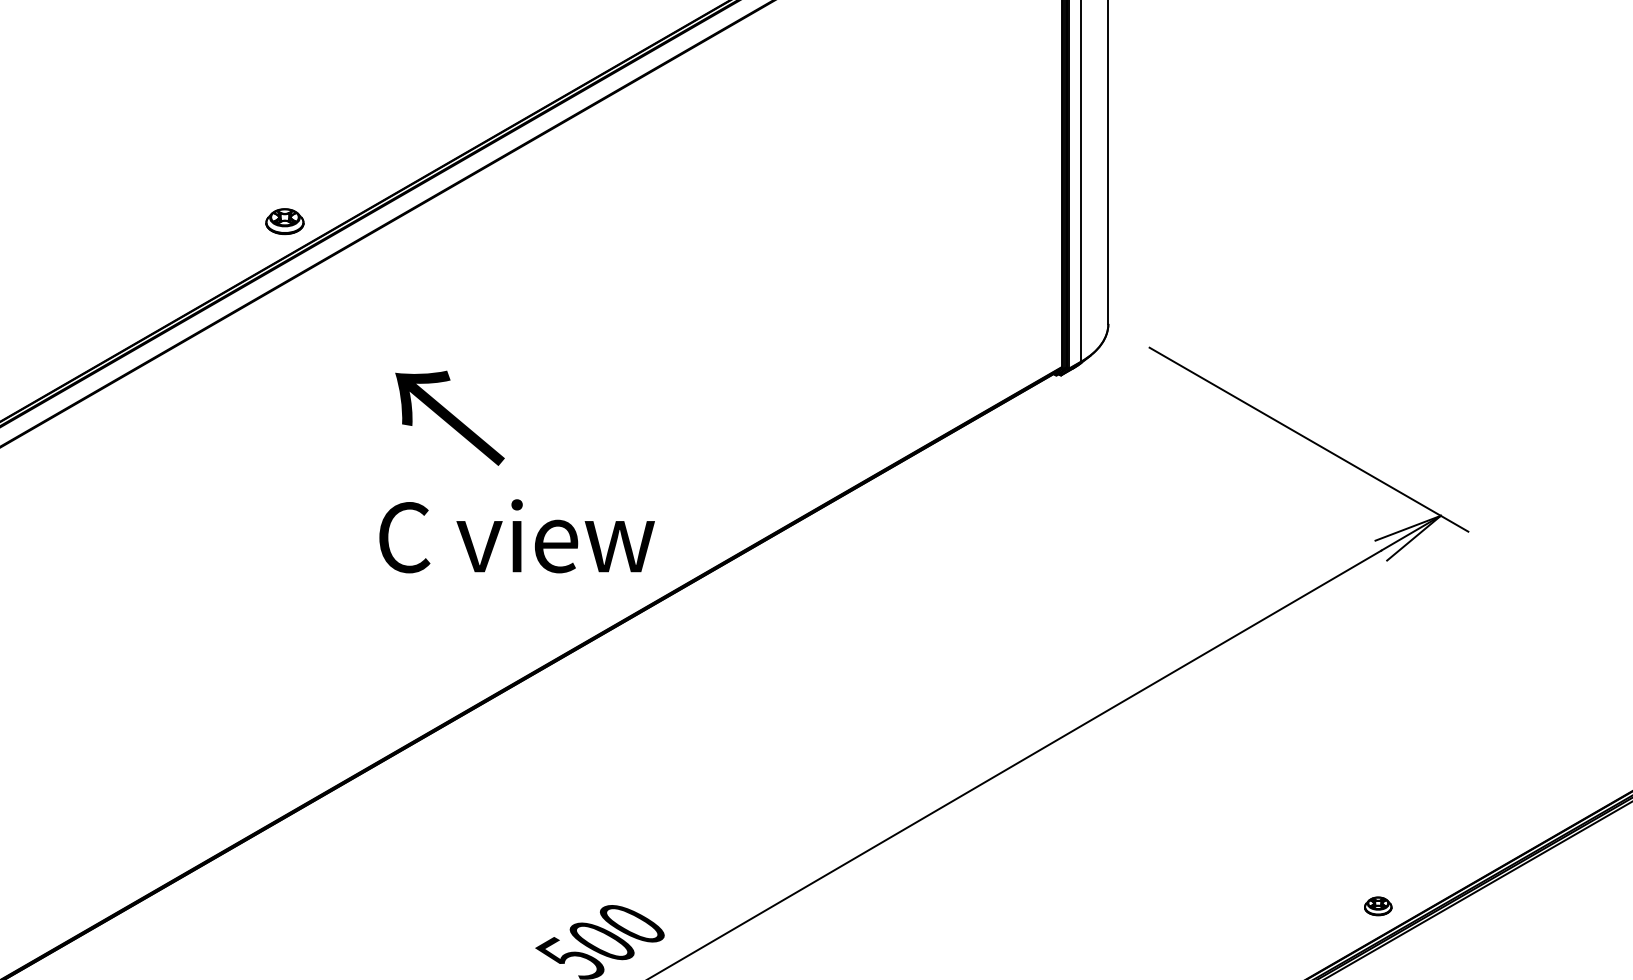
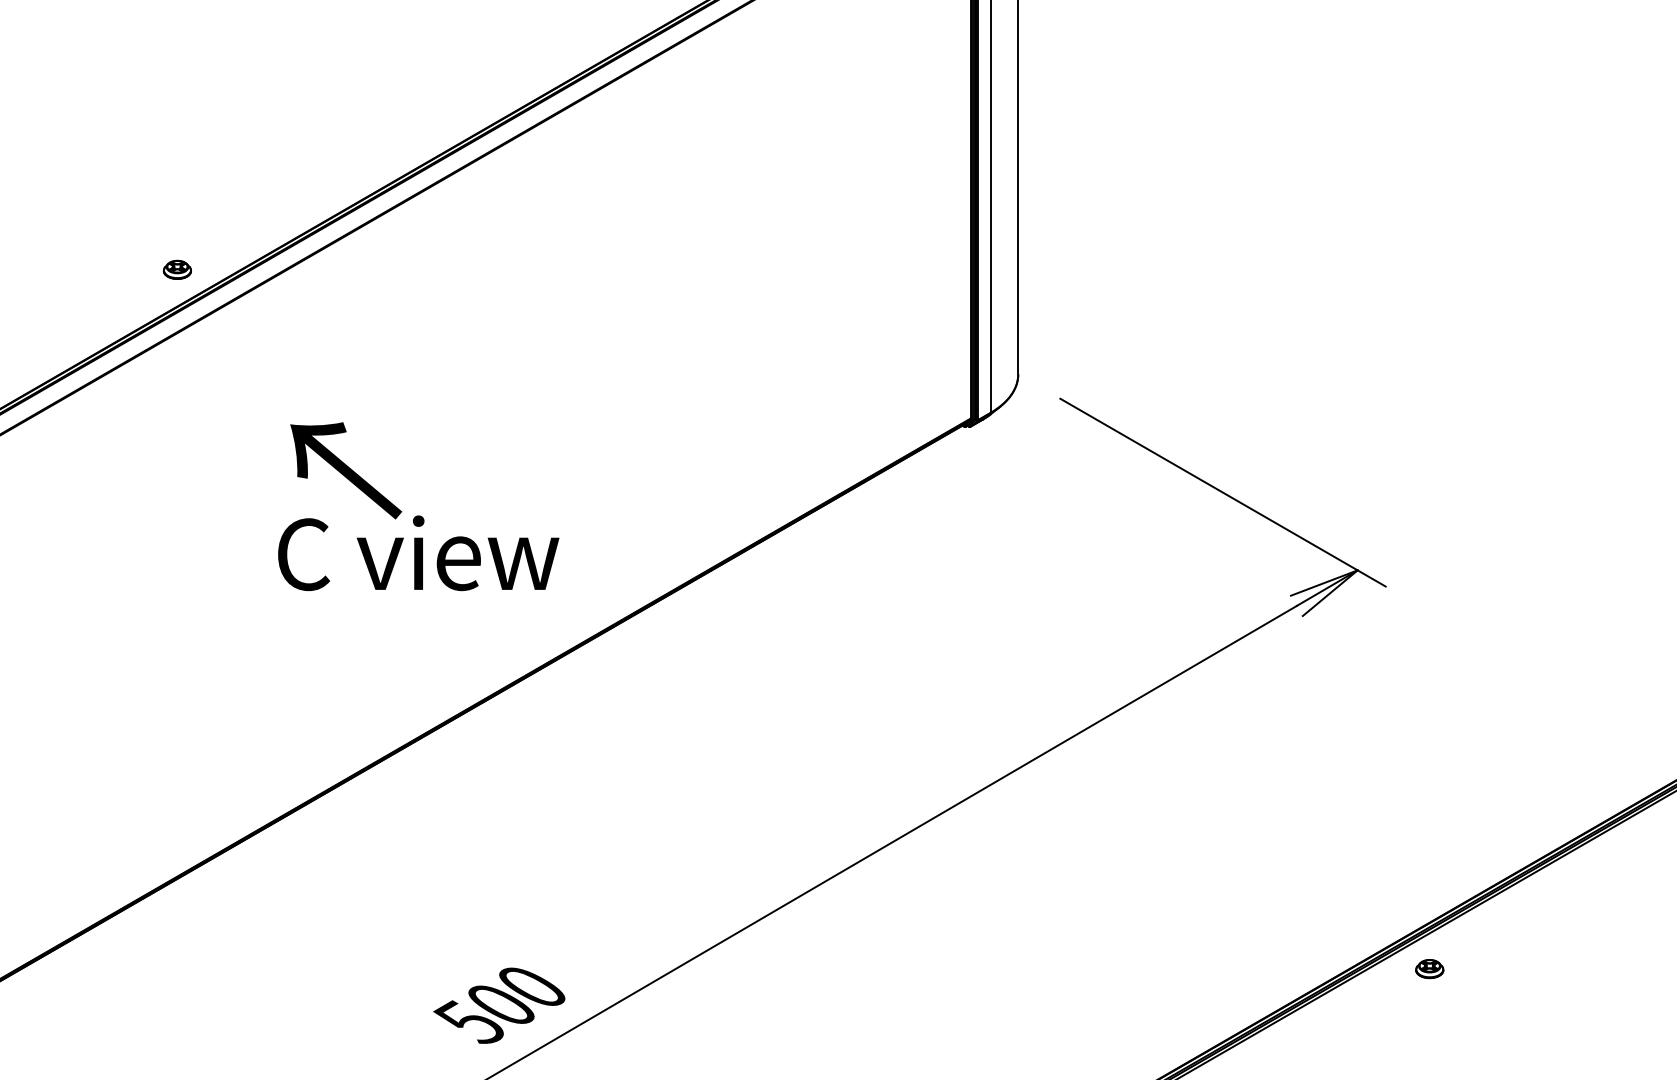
part: (283, 221) -> (176, 269), size x0.71
text: (516, 536) -> (418, 553), moved
part: (1378, 906) -> (1429, 969), moved

